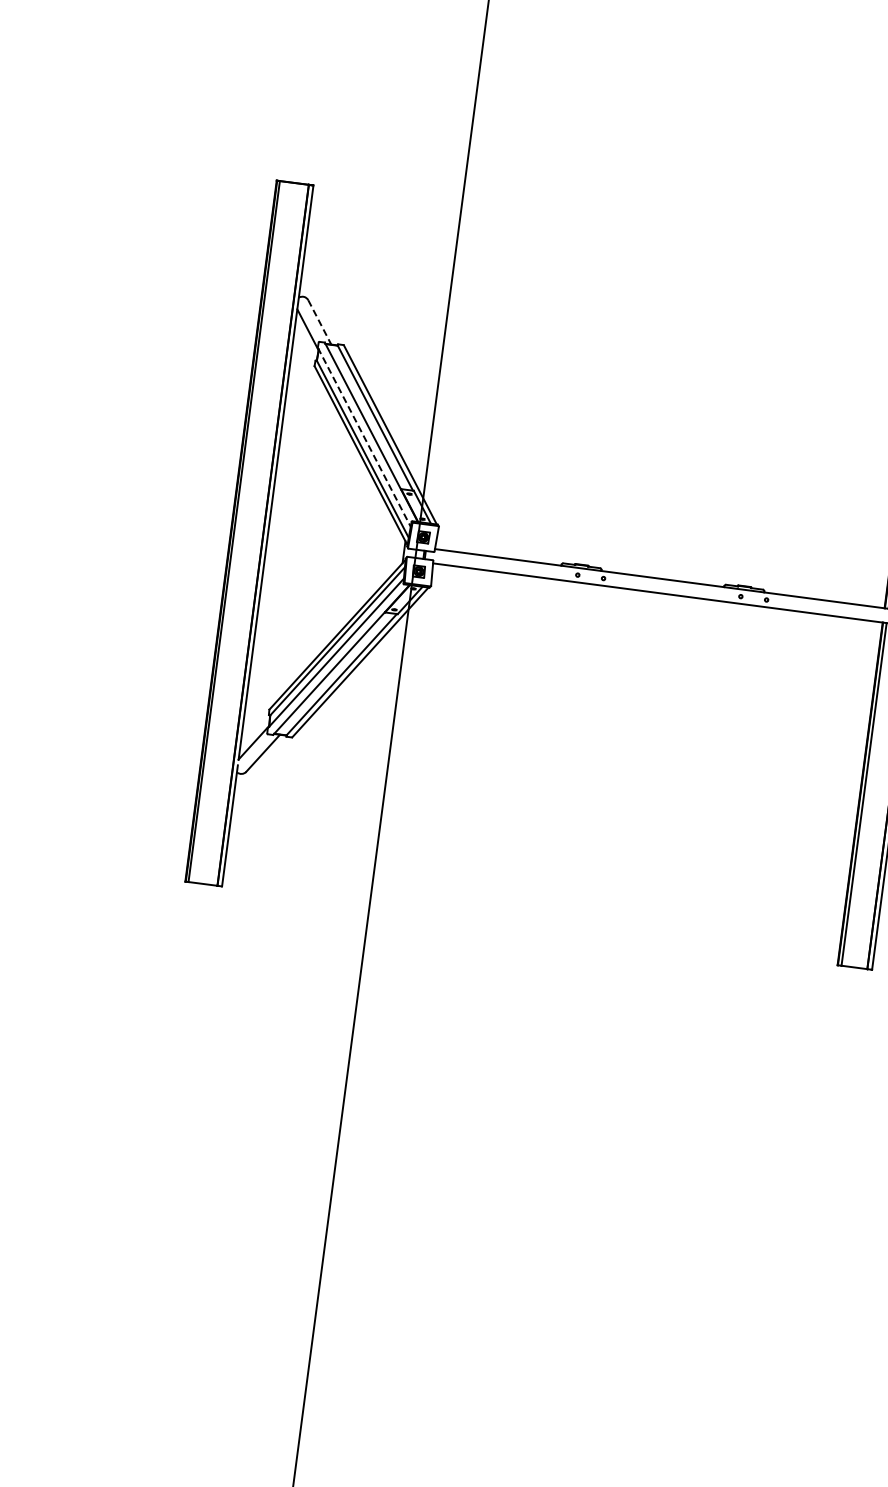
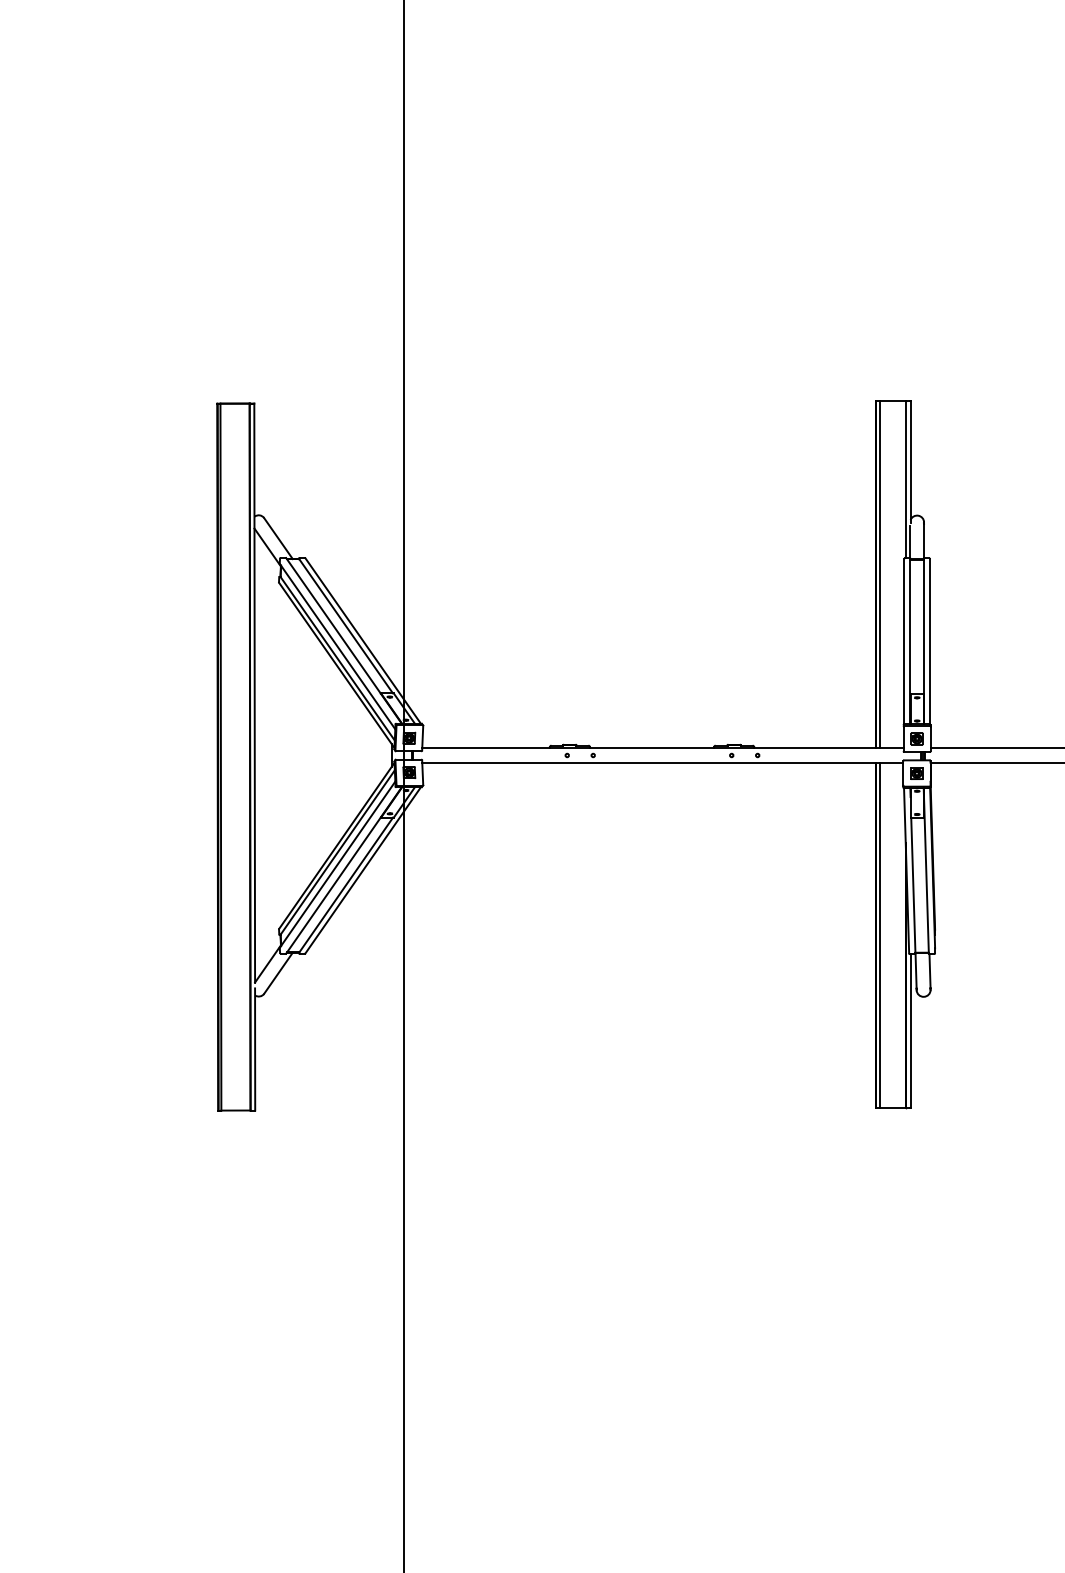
line: (319, 322) -> (278, 538), dashed -> solid
line: (364, 437) -> (337, 646), dashed -> solid

